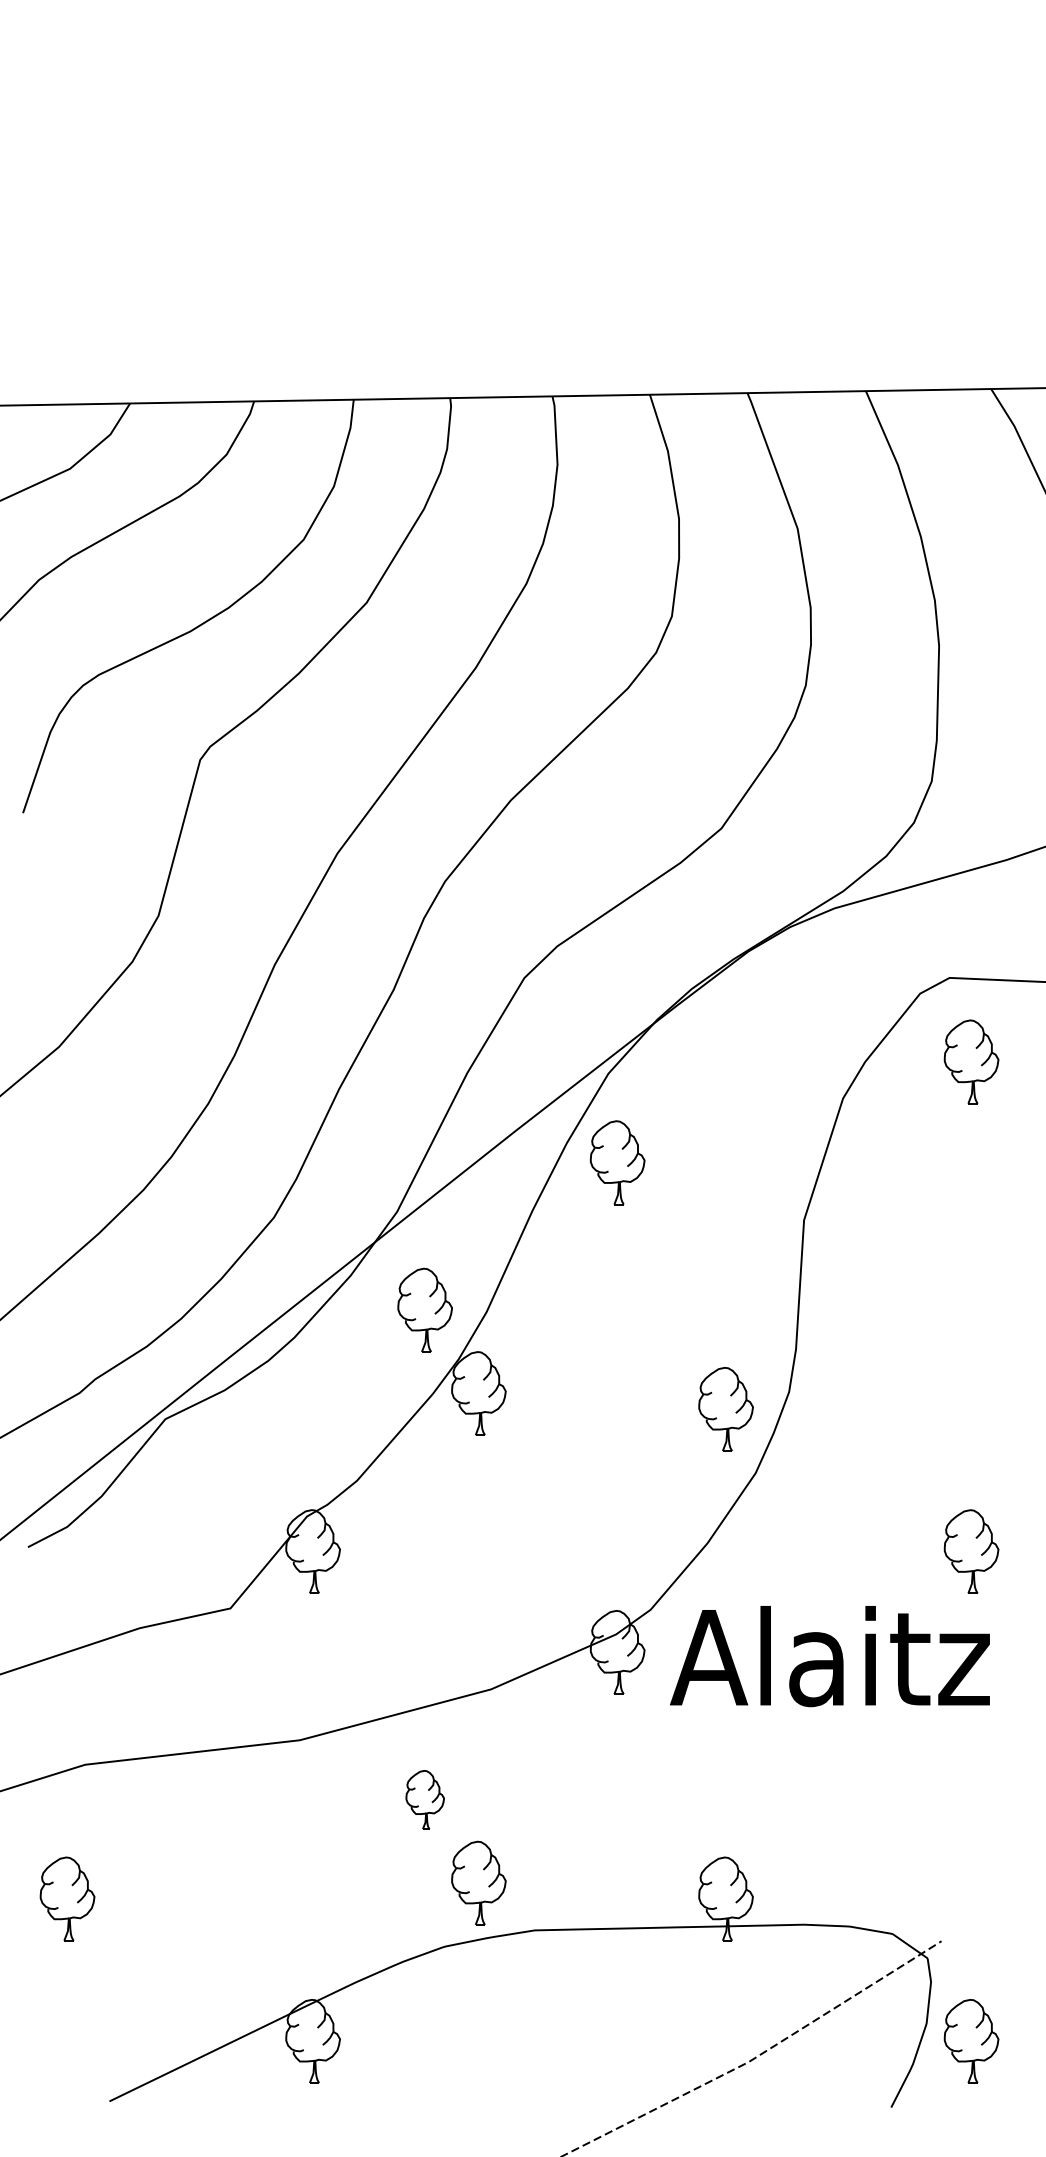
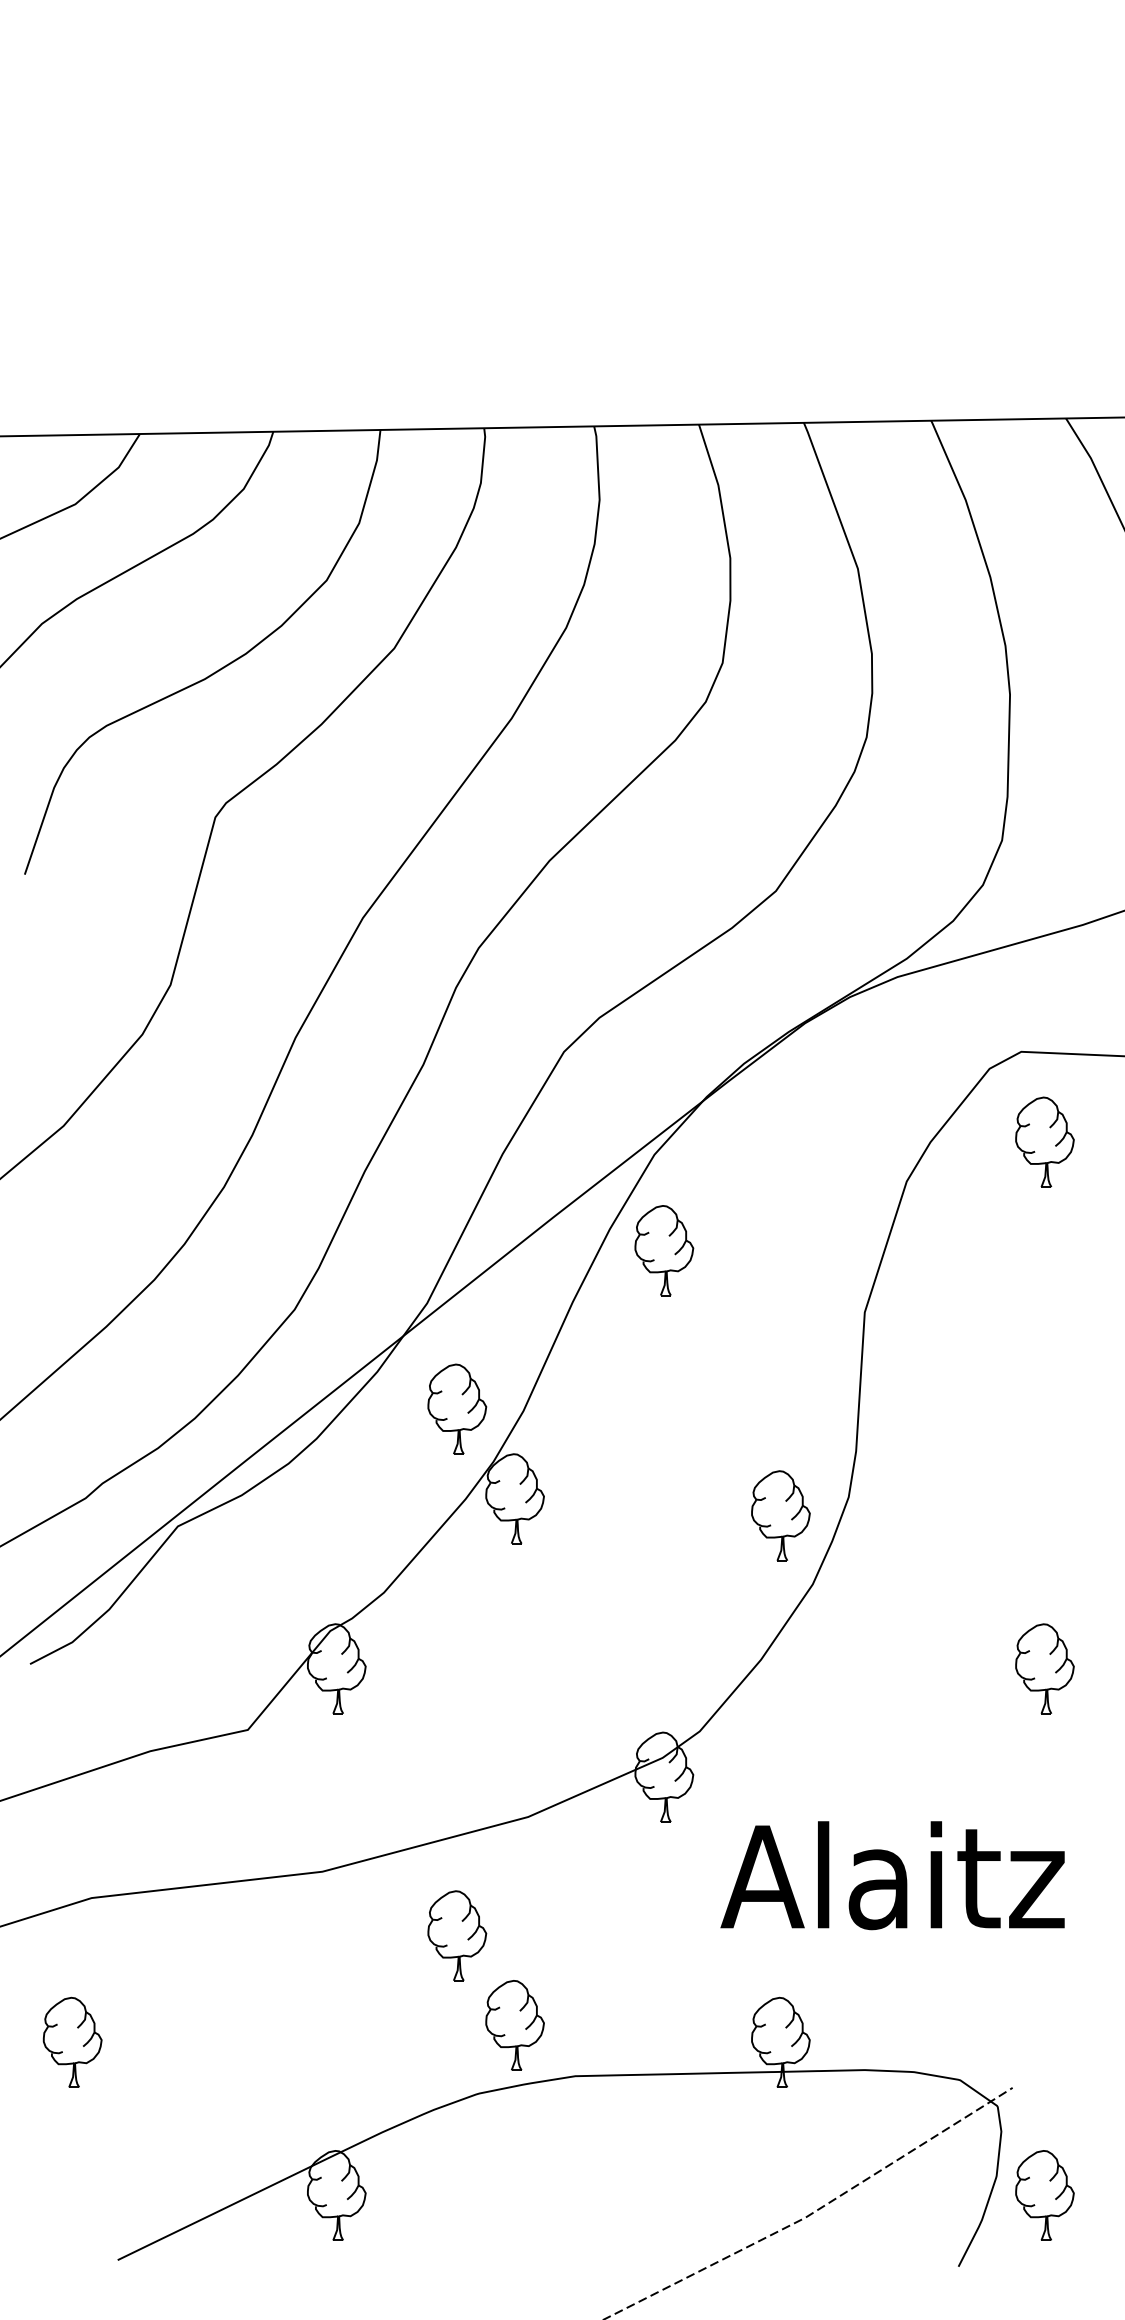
text: (829, 1656) -> (892, 1875), moved
part: (425, 1799) -> (457, 1935), size x1.43

